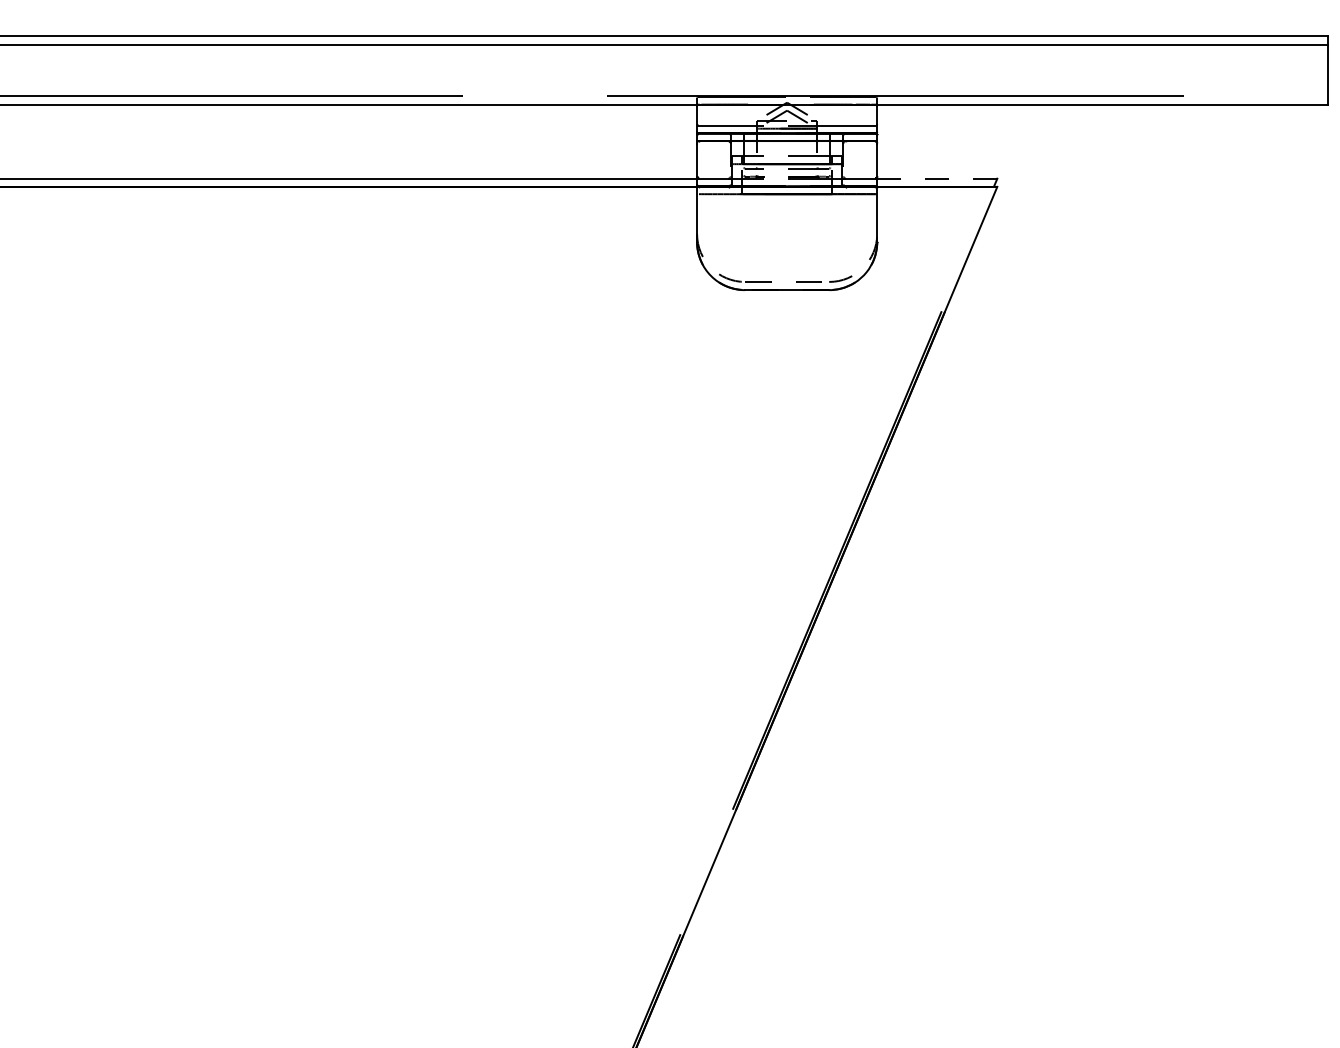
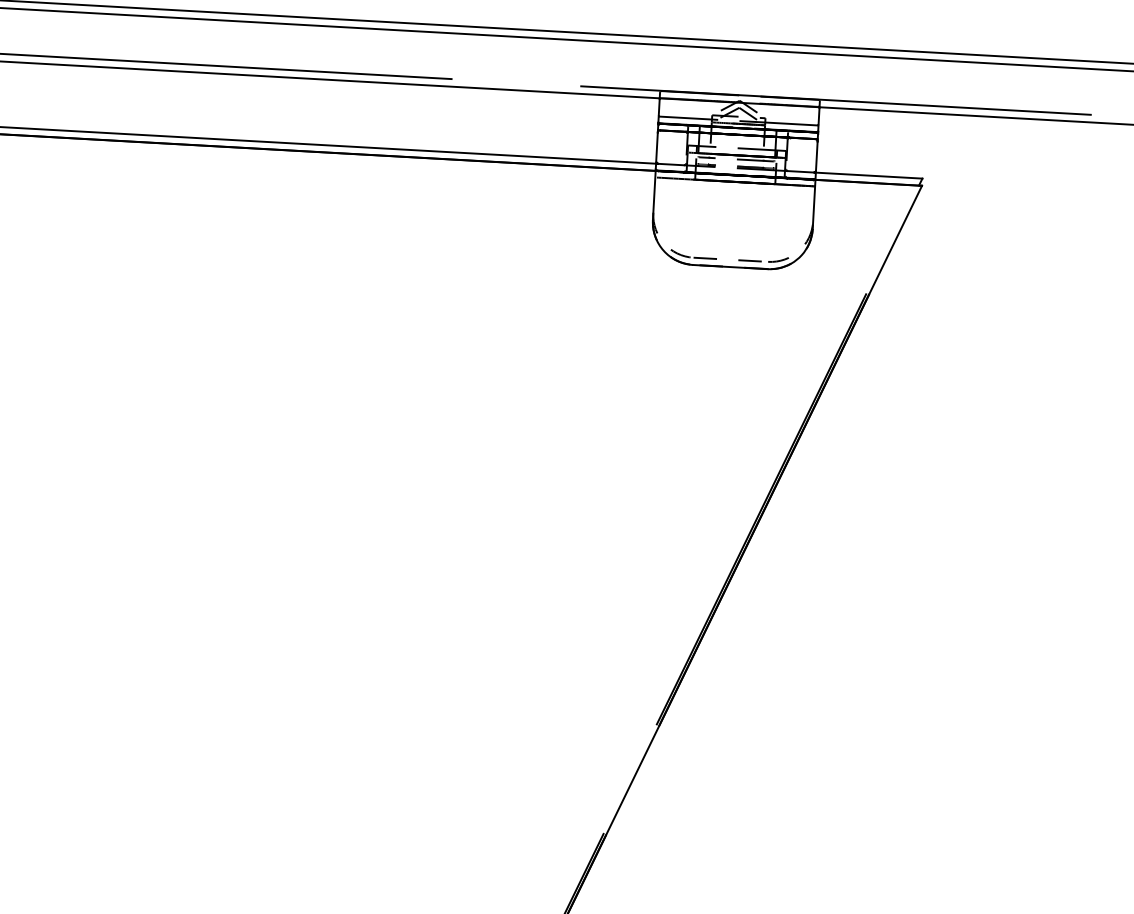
line: (936, 178) -> (868, 175), dashed -> solid

